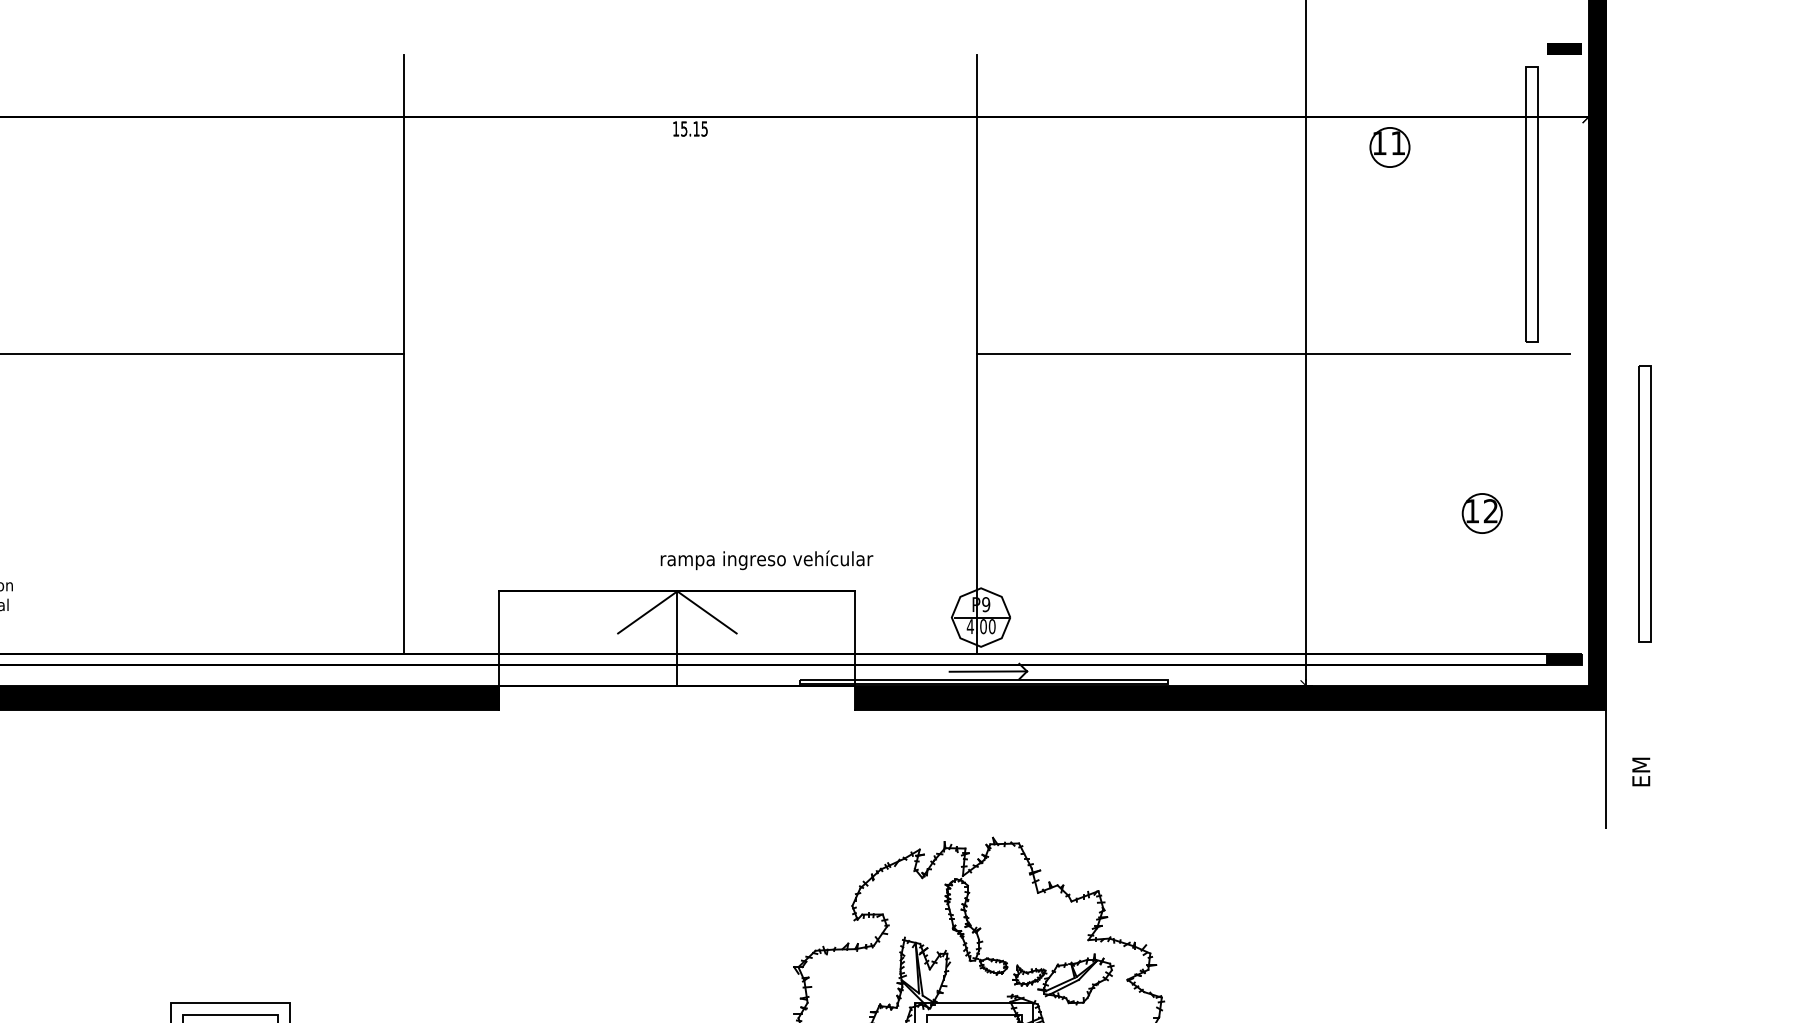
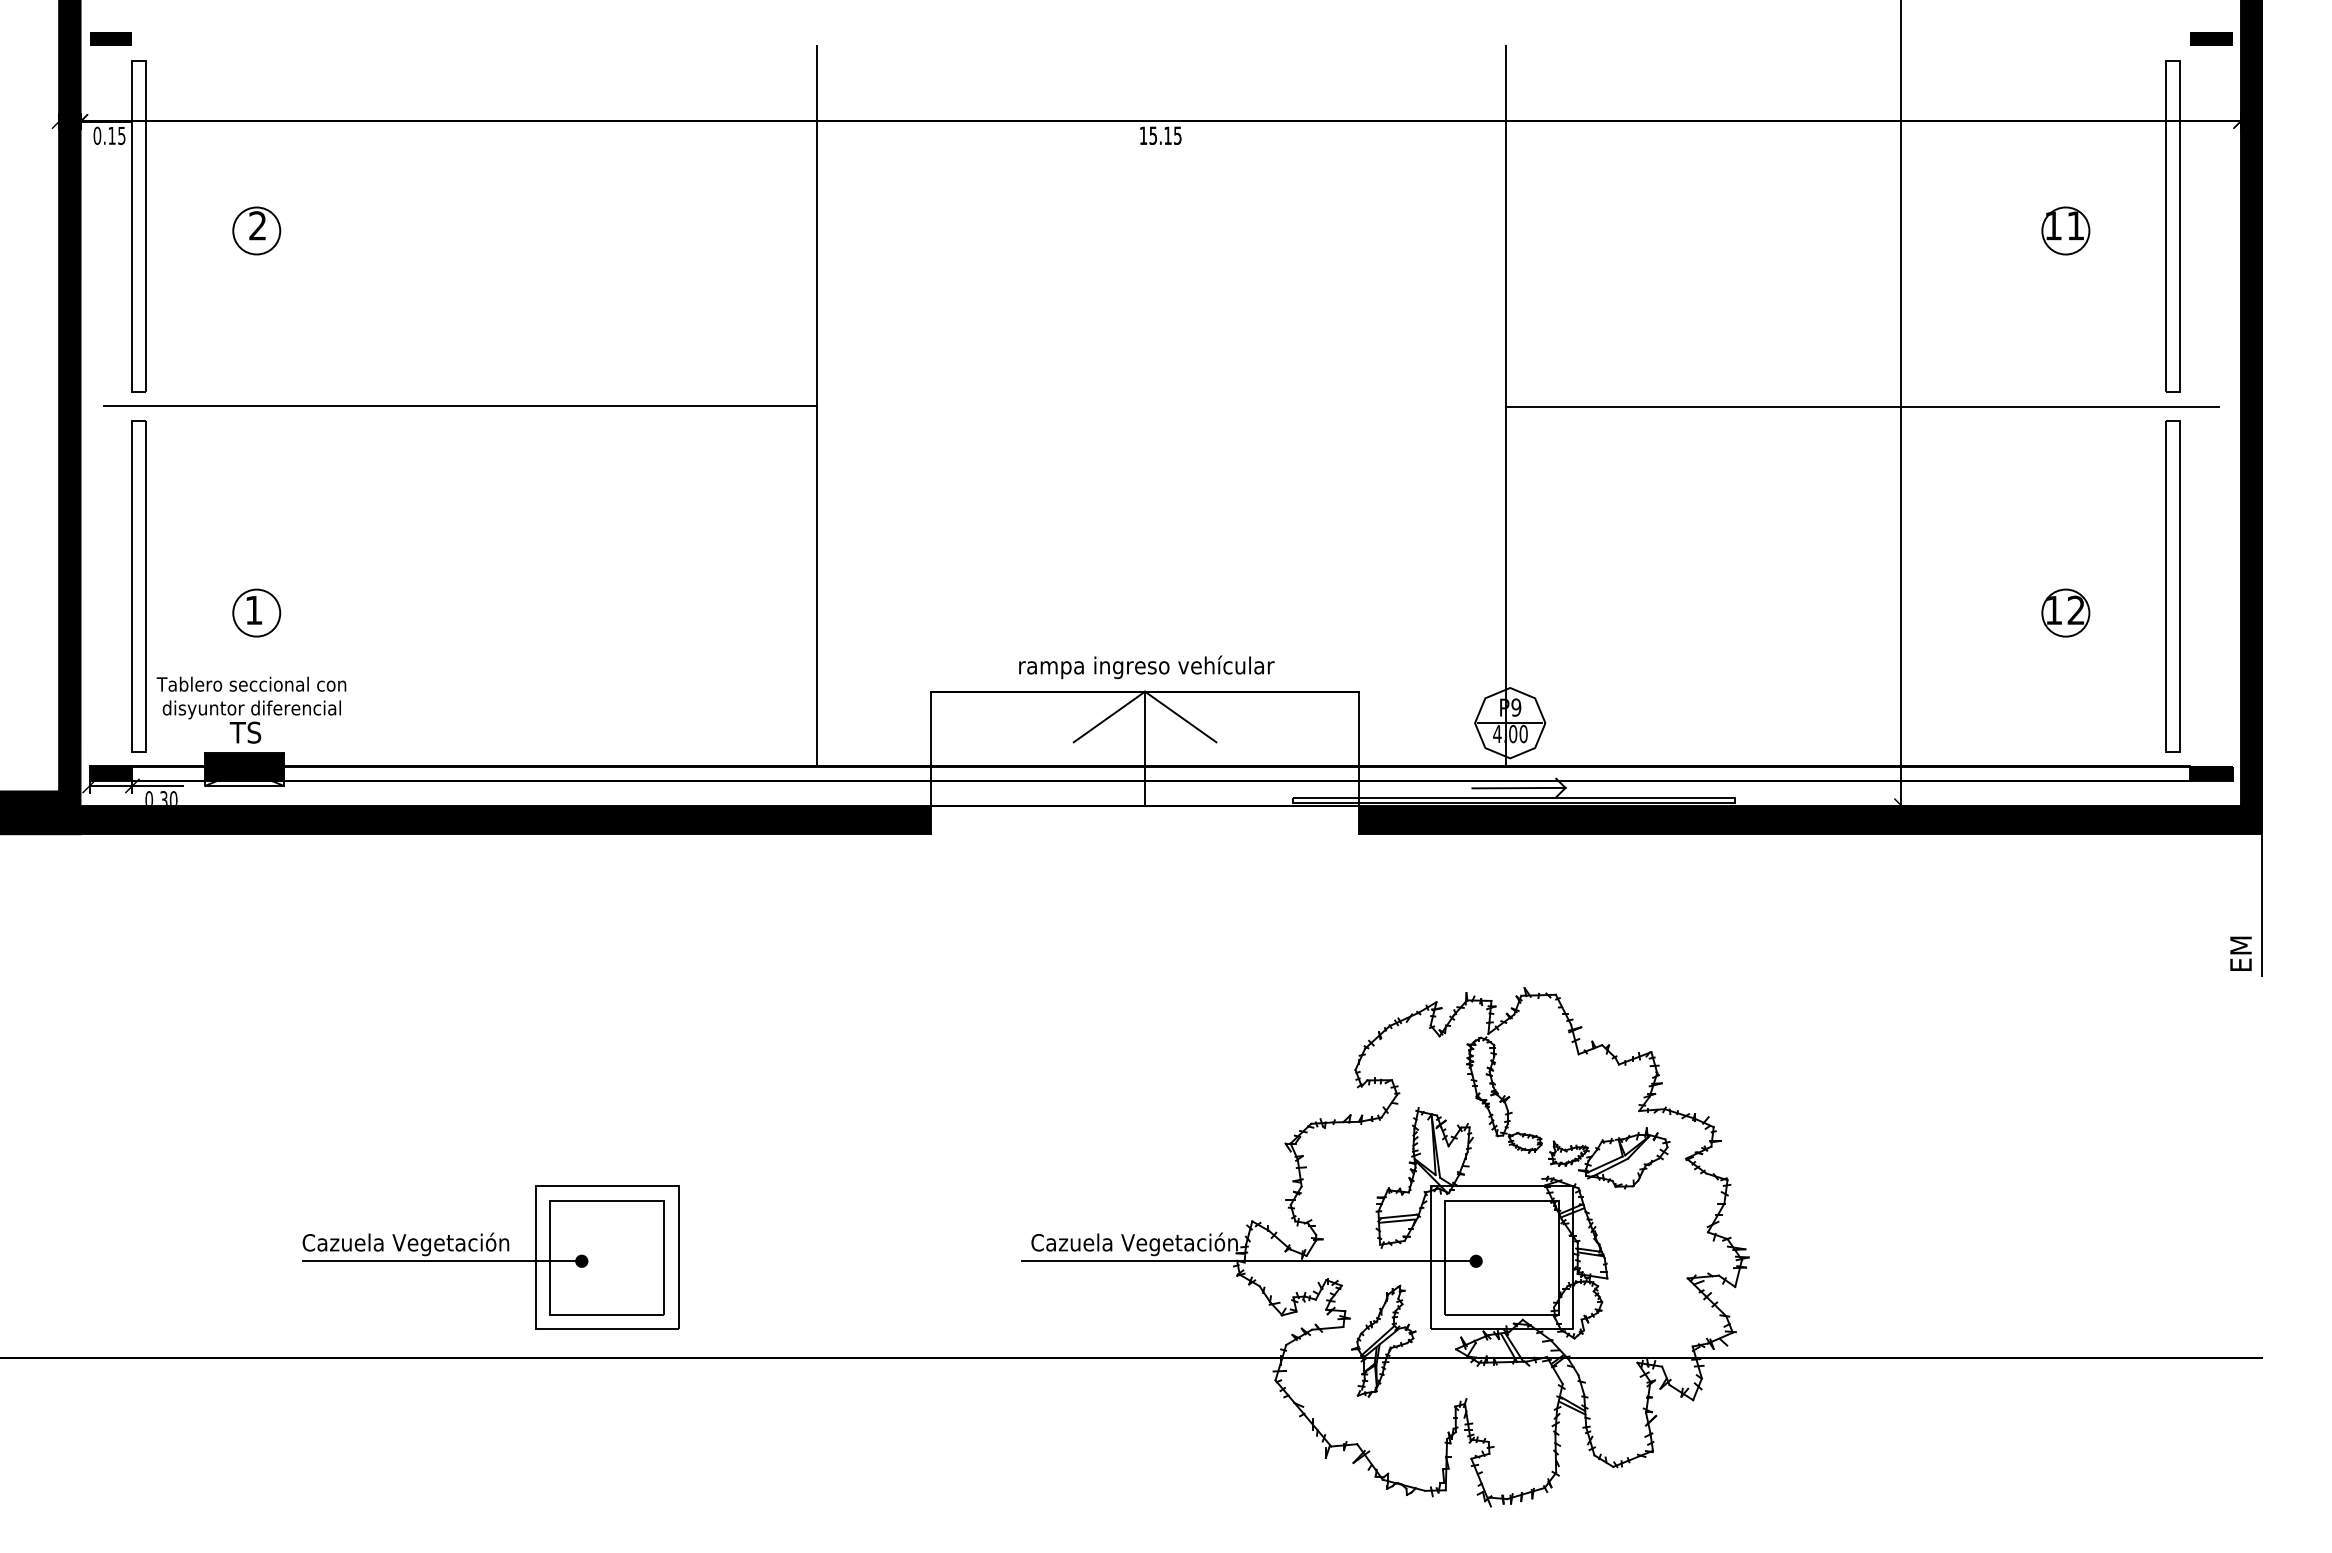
part: (1389, 147) -> (2065, 230), moved
part: (1644, 503) -> (2172, 586), moved
part: (1481, 513) -> (2065, 612), moved
text: (766, 560) -> (1146, 667), moved
text: (1640, 771) -> (2240, 953), moved

